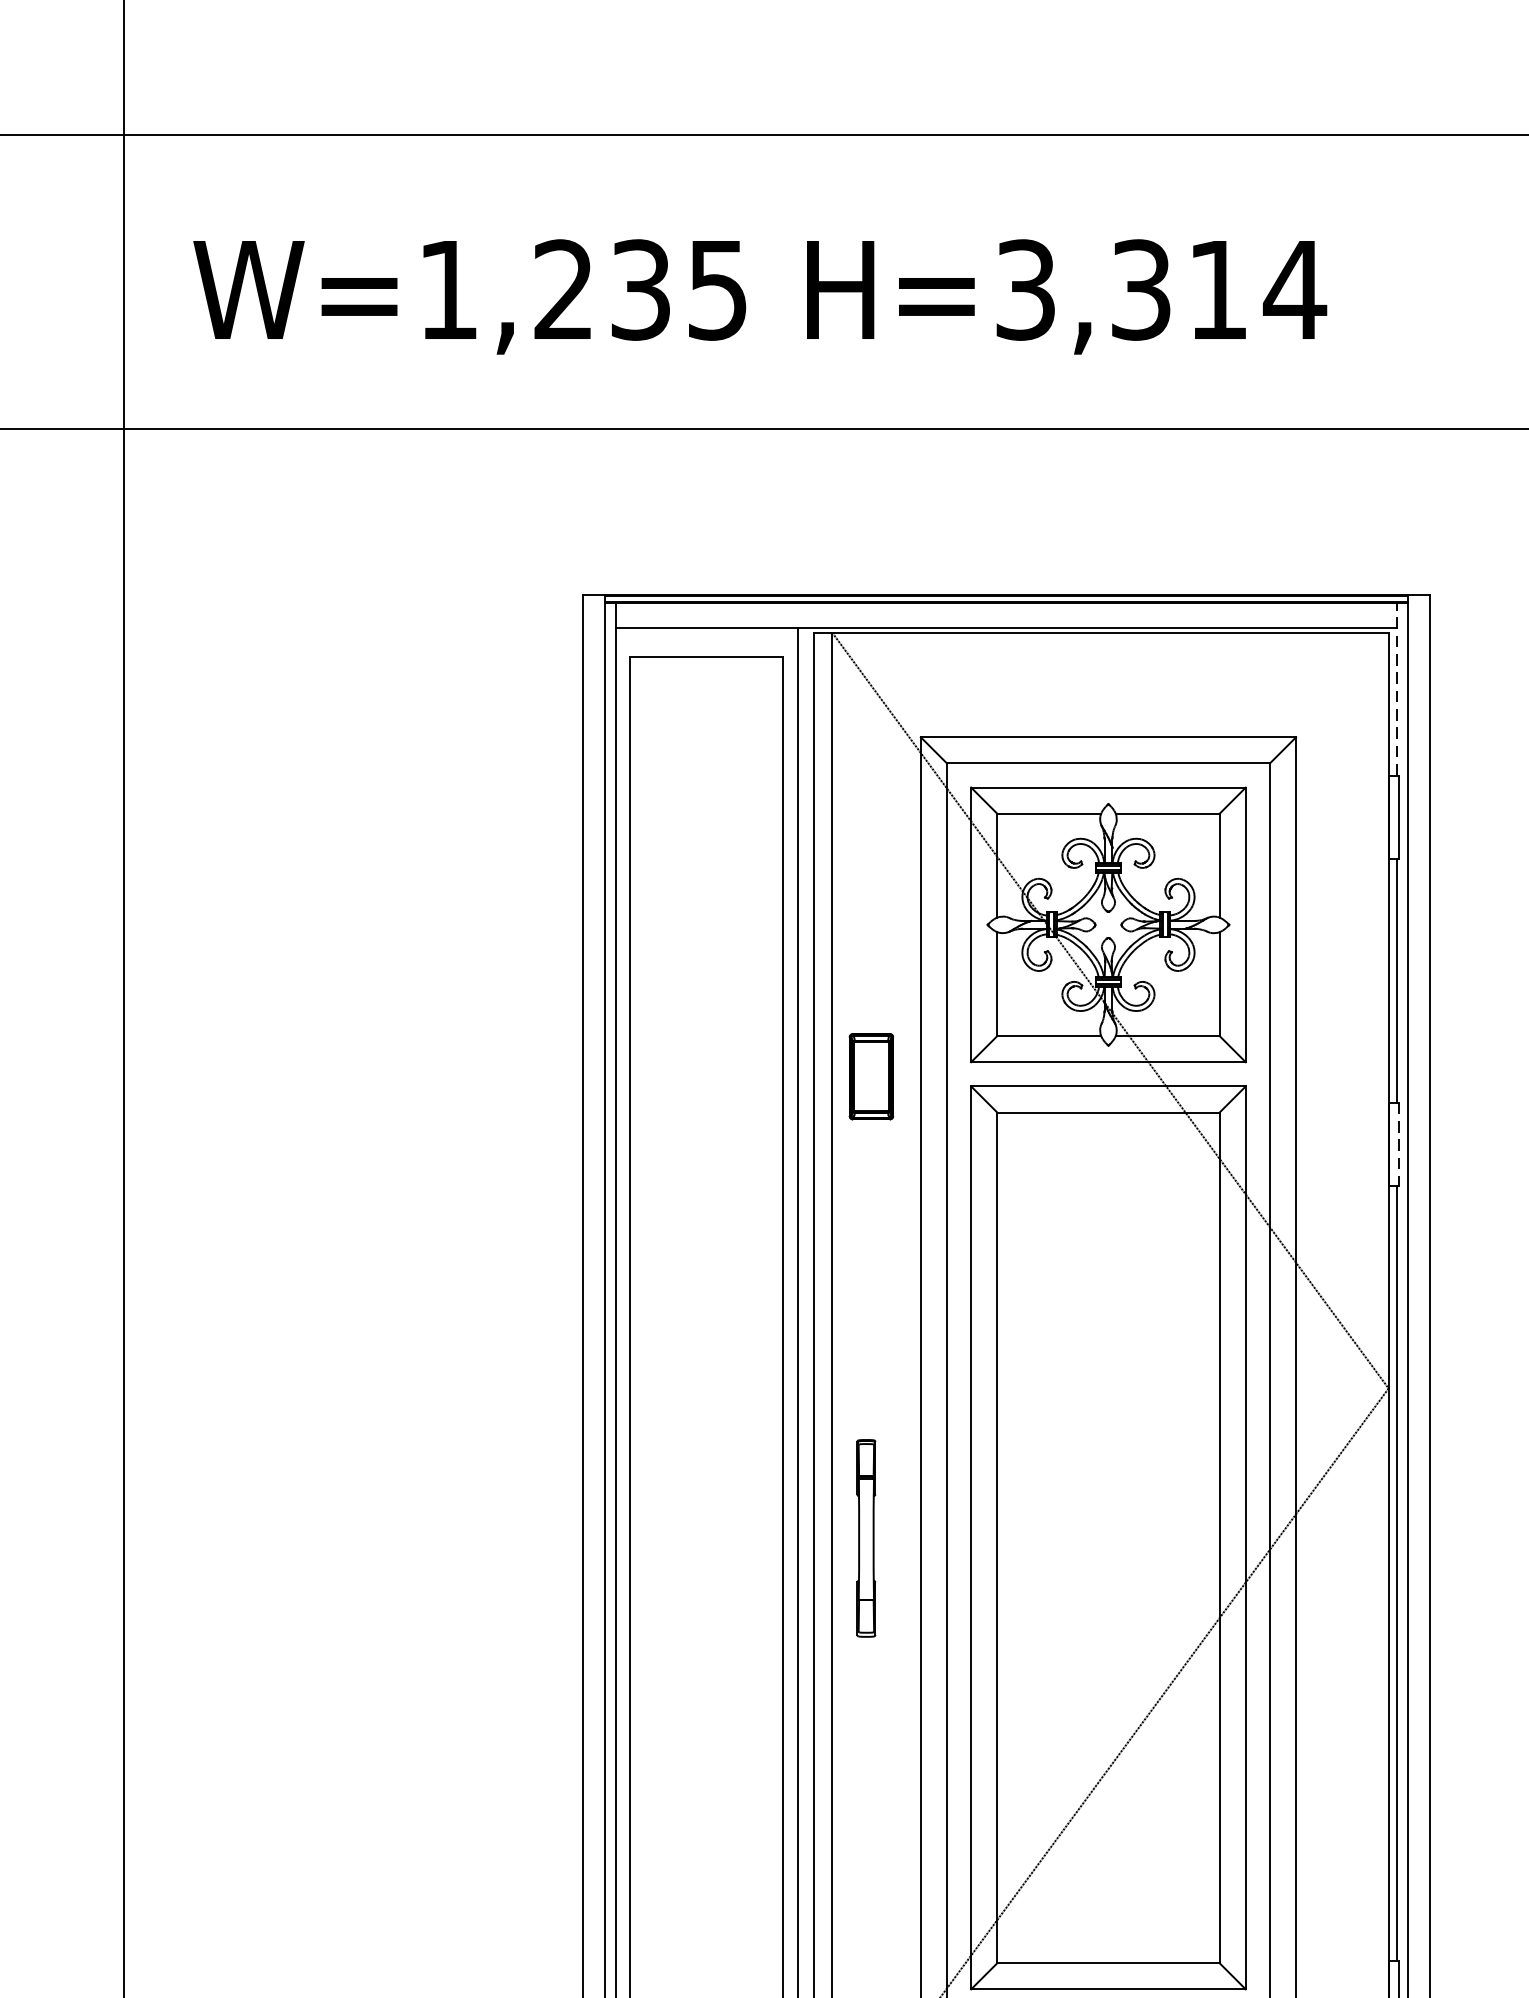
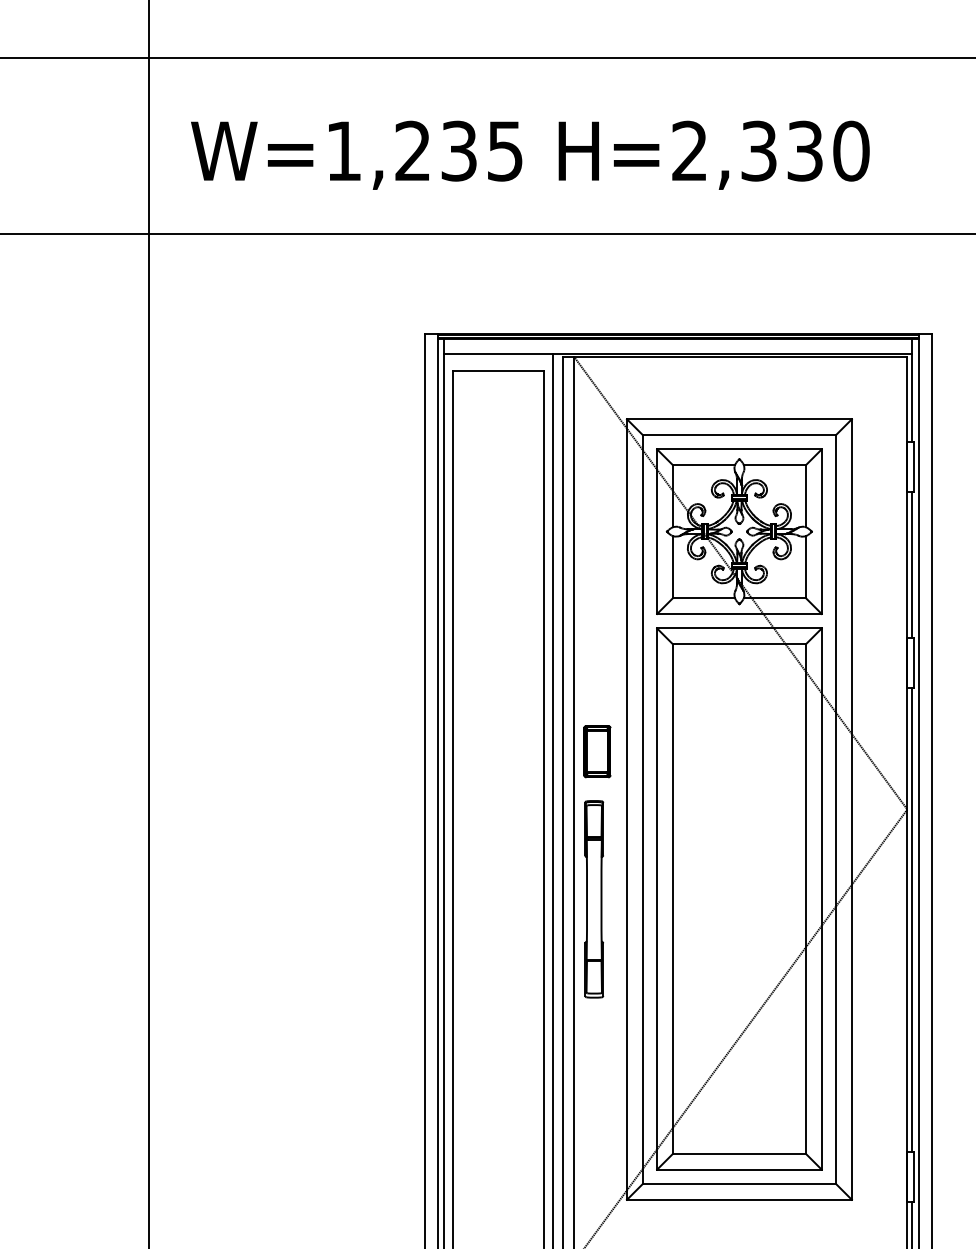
text: (1161, 288) -> (771, 150), H=3,314 -> H=2,330
line: (1397, 689) -> (912, 390), dashed -> solid
part: (871, 1076) -> (597, 751), moved
line: (1398, 1144) -> (913, 663), dashed -> solid
part: (866, 1538) -> (594, 899), size x1.67

